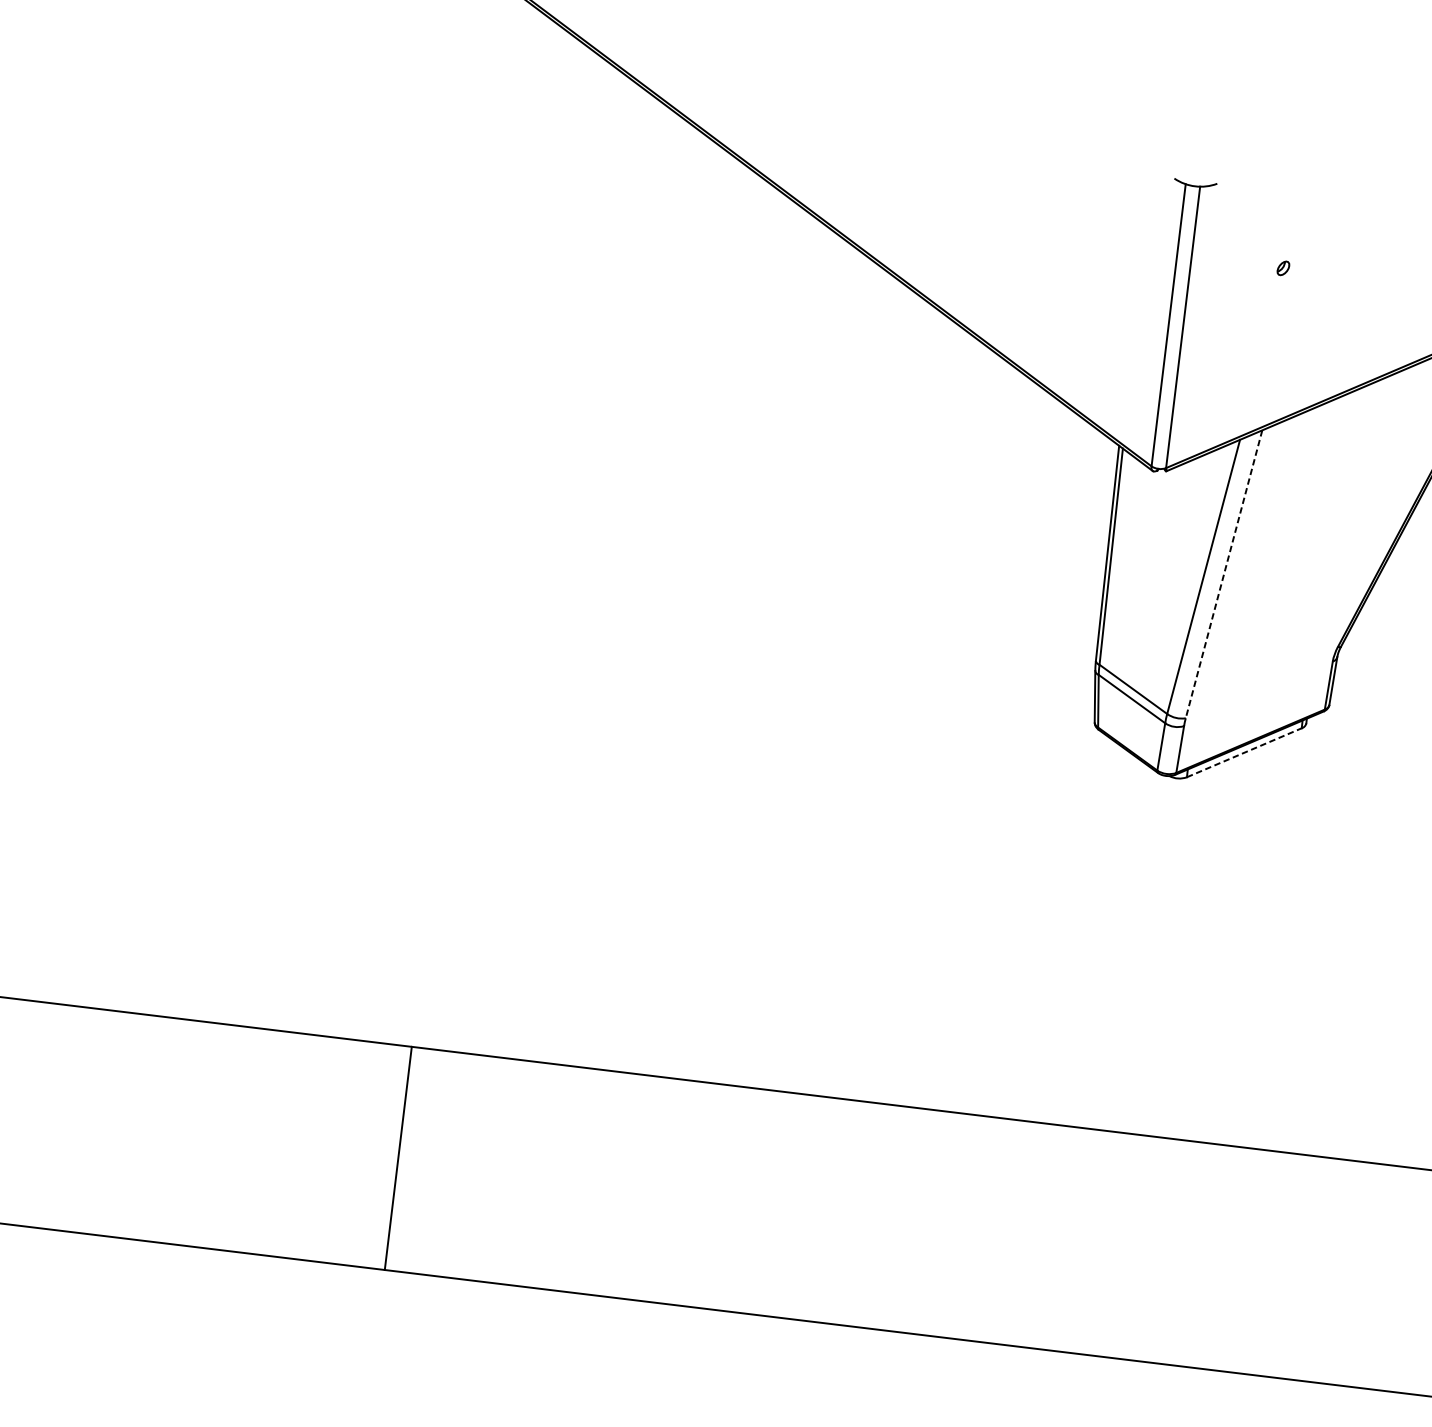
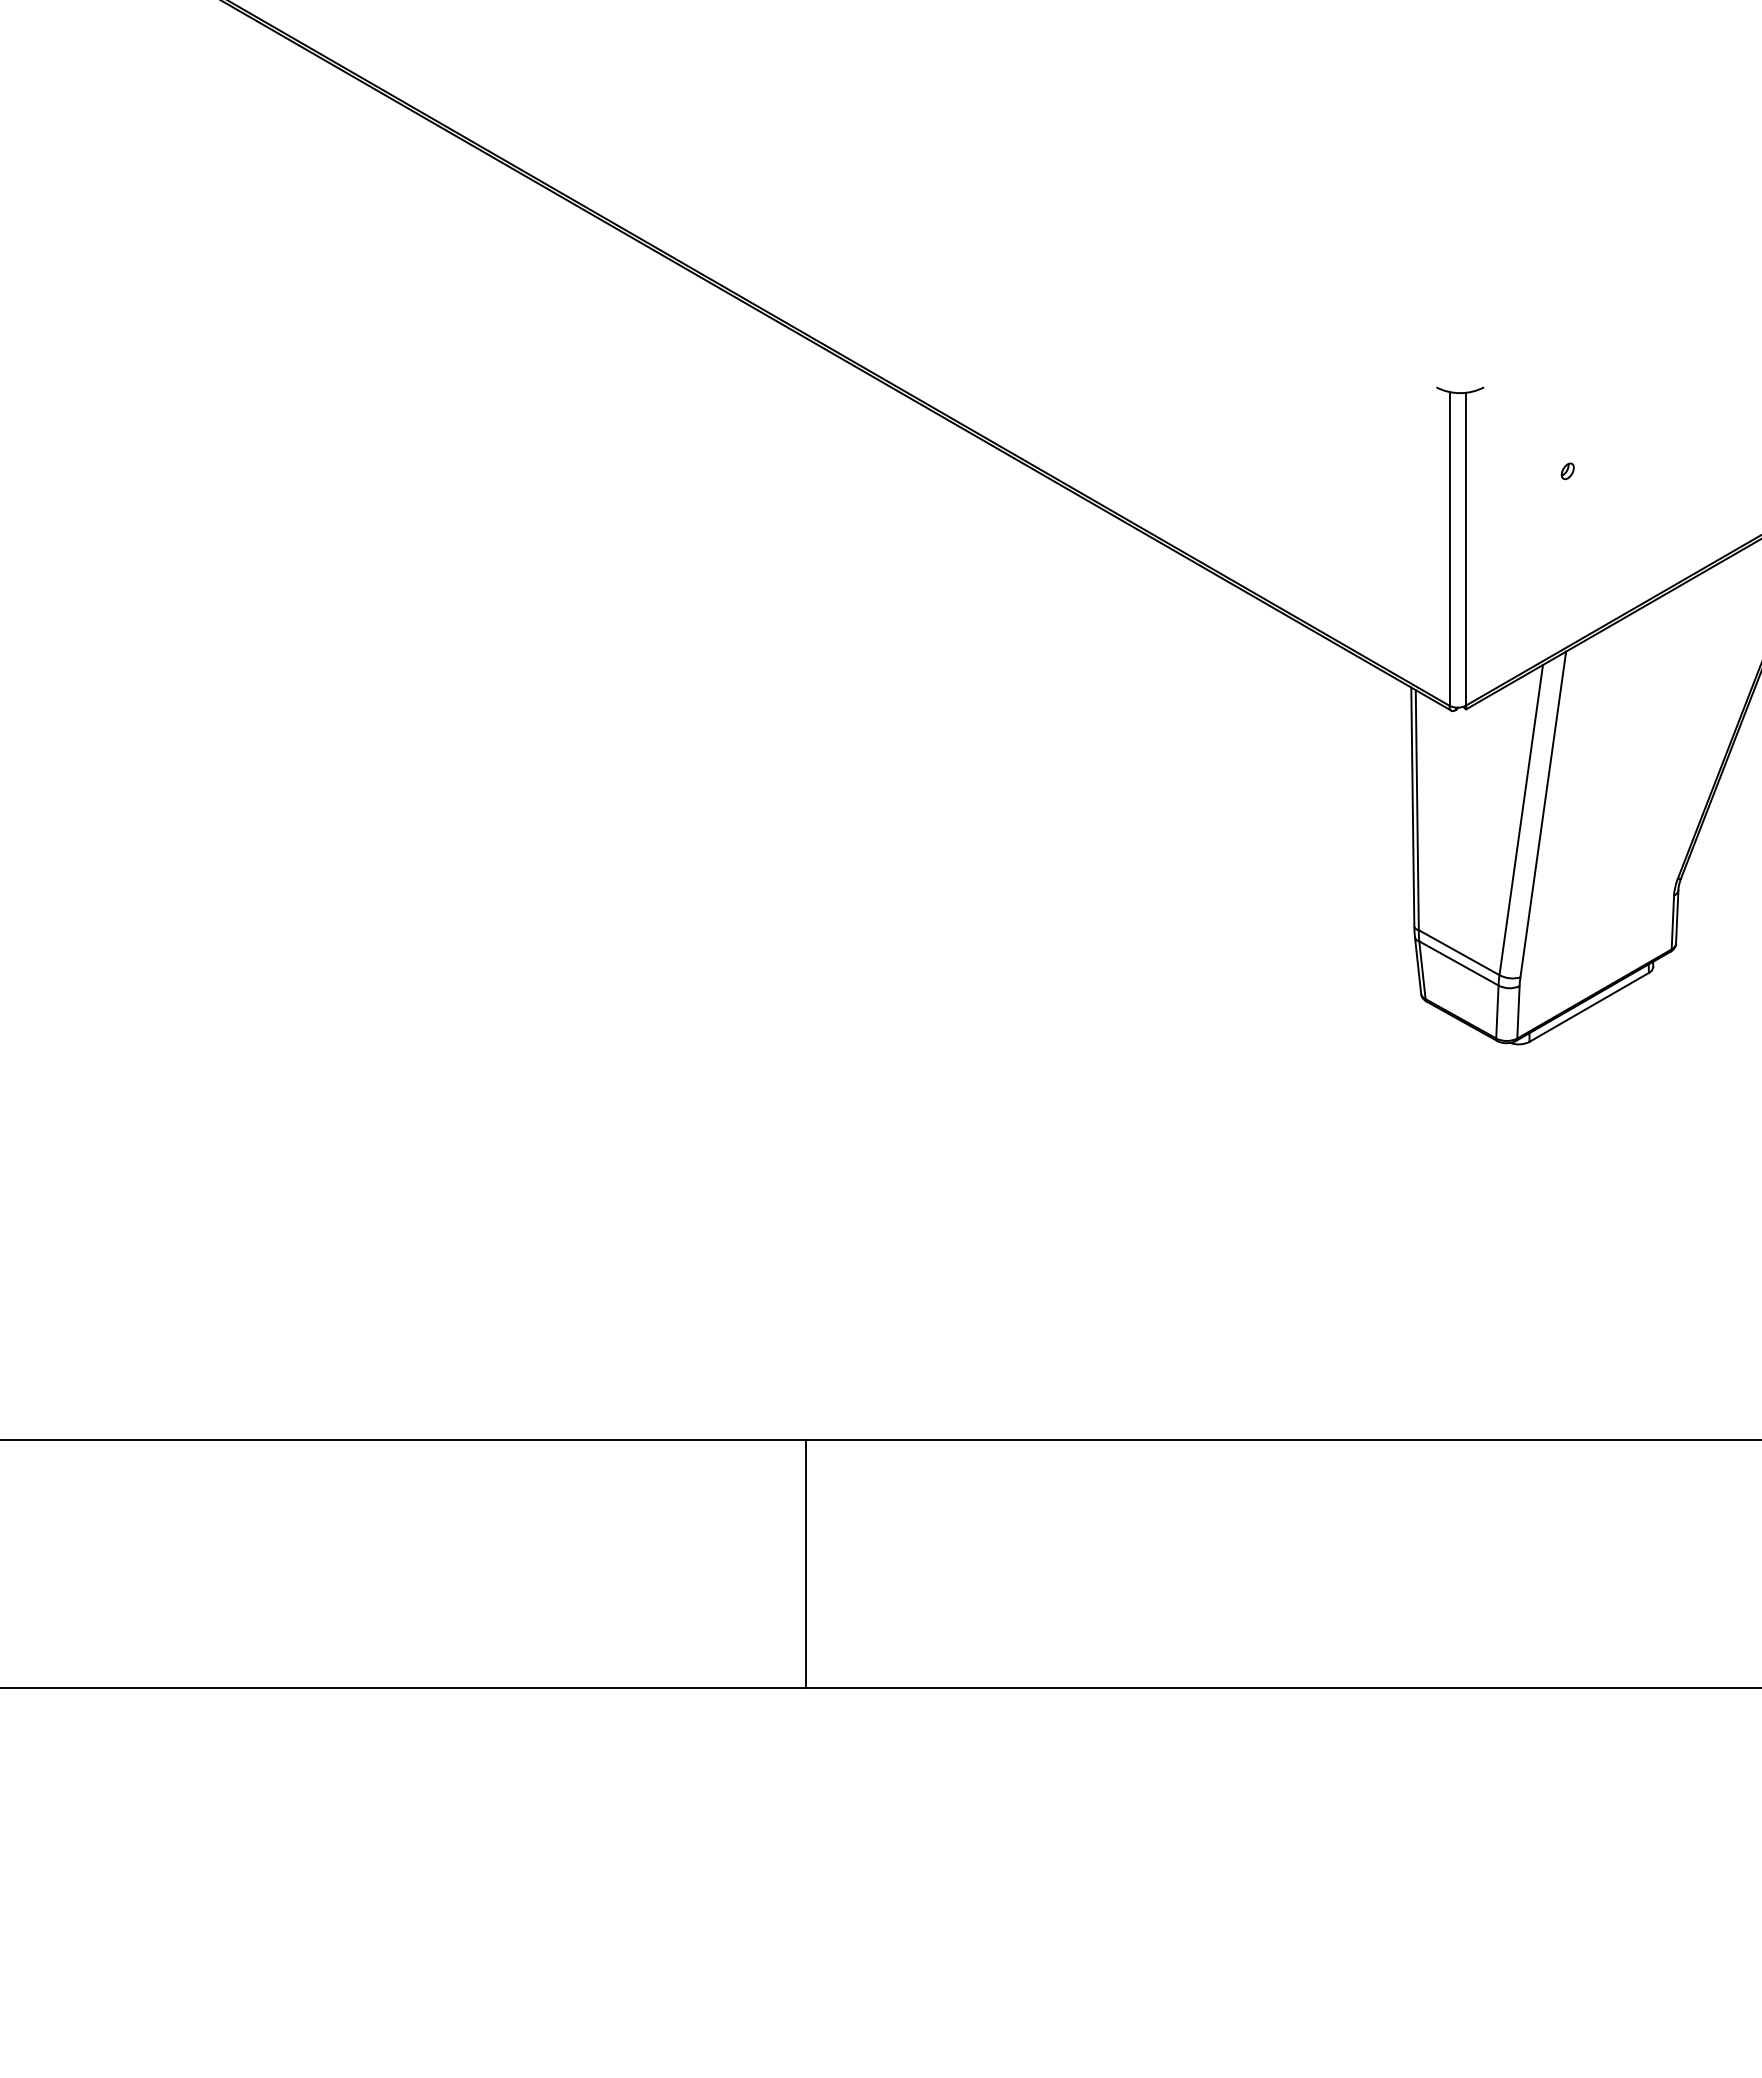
line: (1224, 575) -> (1543, 815), dashed -> solid
line: (1244, 752) -> (1589, 1007), dashed -> solid
line: (398, 1158) -> (805, 1564), moved

